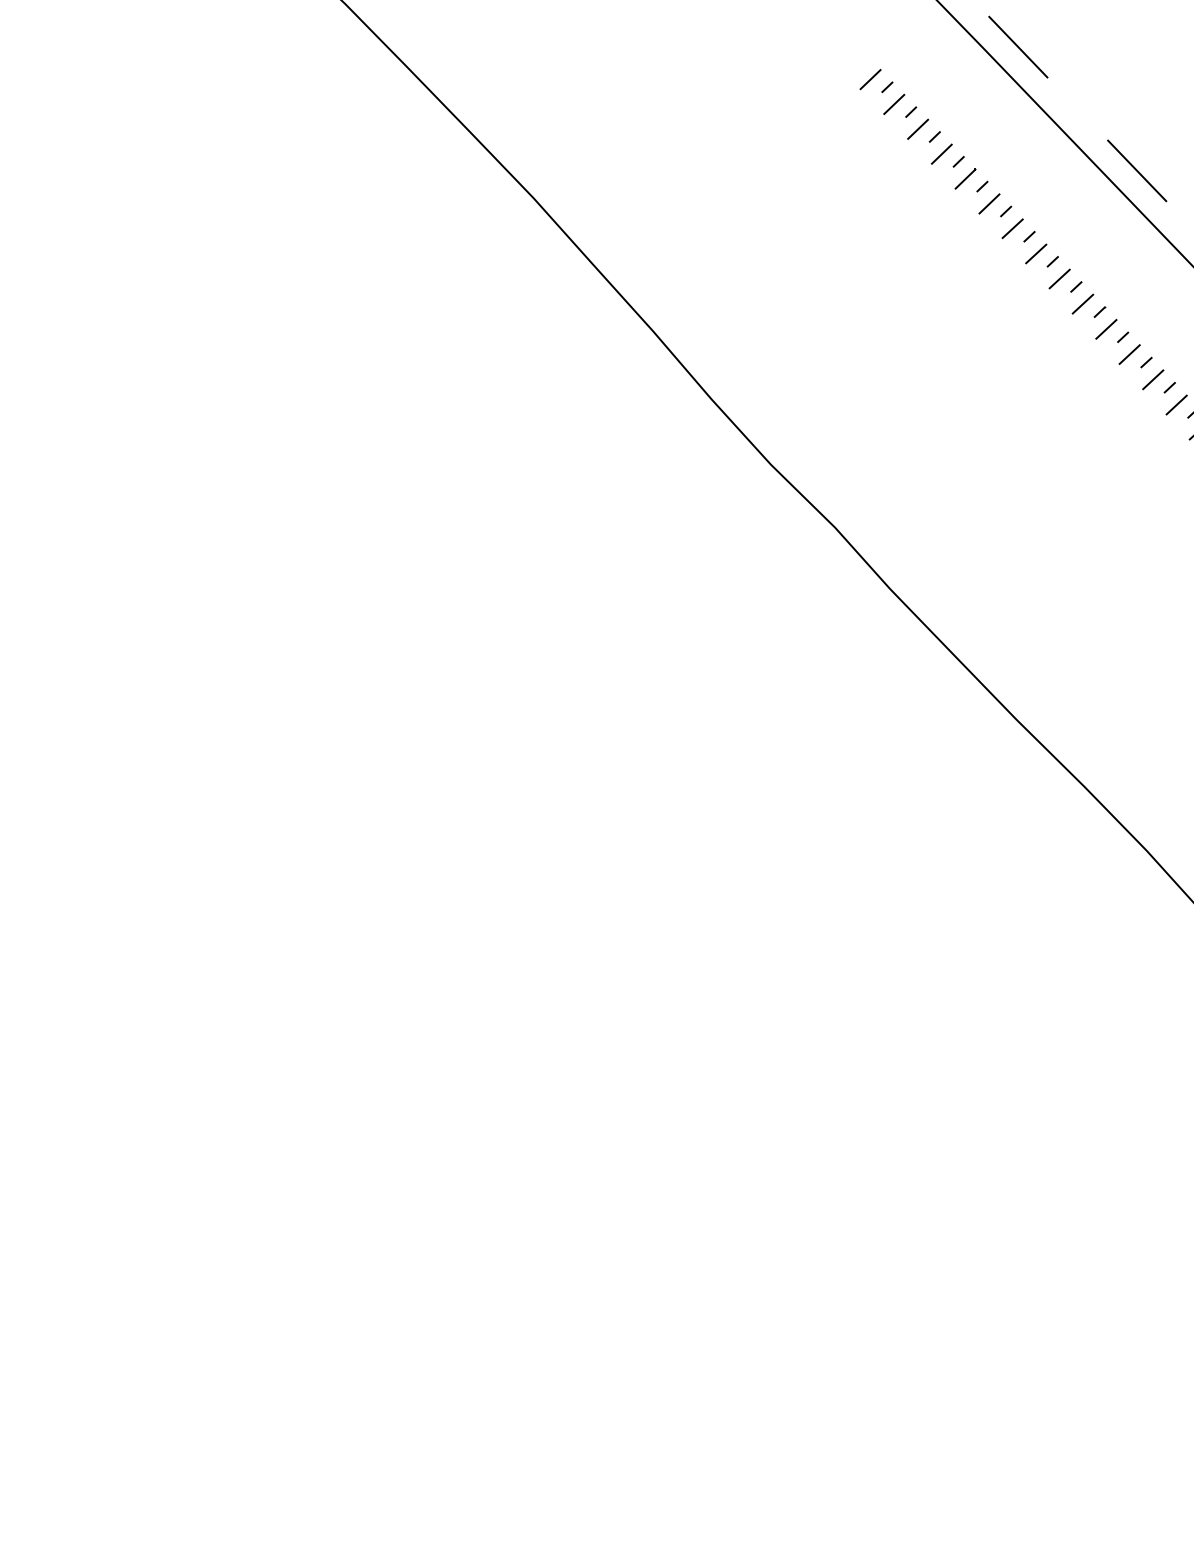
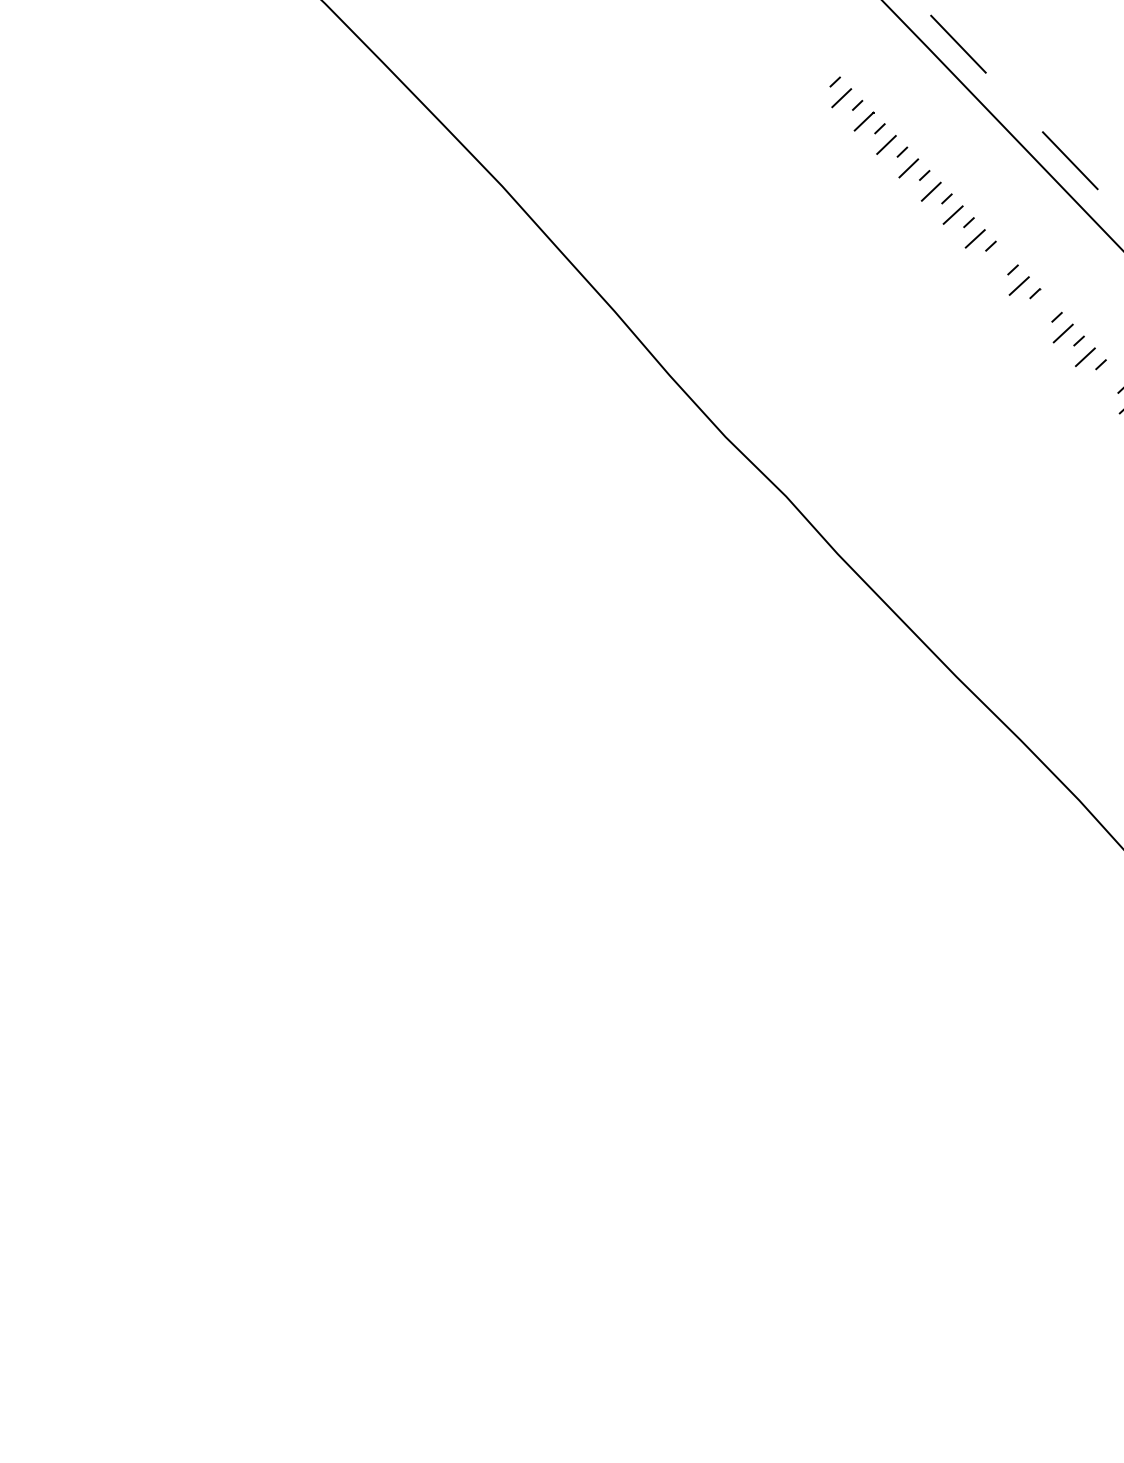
line: (870, 79) -> (819, 74), removed
line: (1059, 278) -> (997, 261), removed
line: (1106, 329) -> (1041, 309), removed
line: (1176, 404) -> (1107, 380), removed

